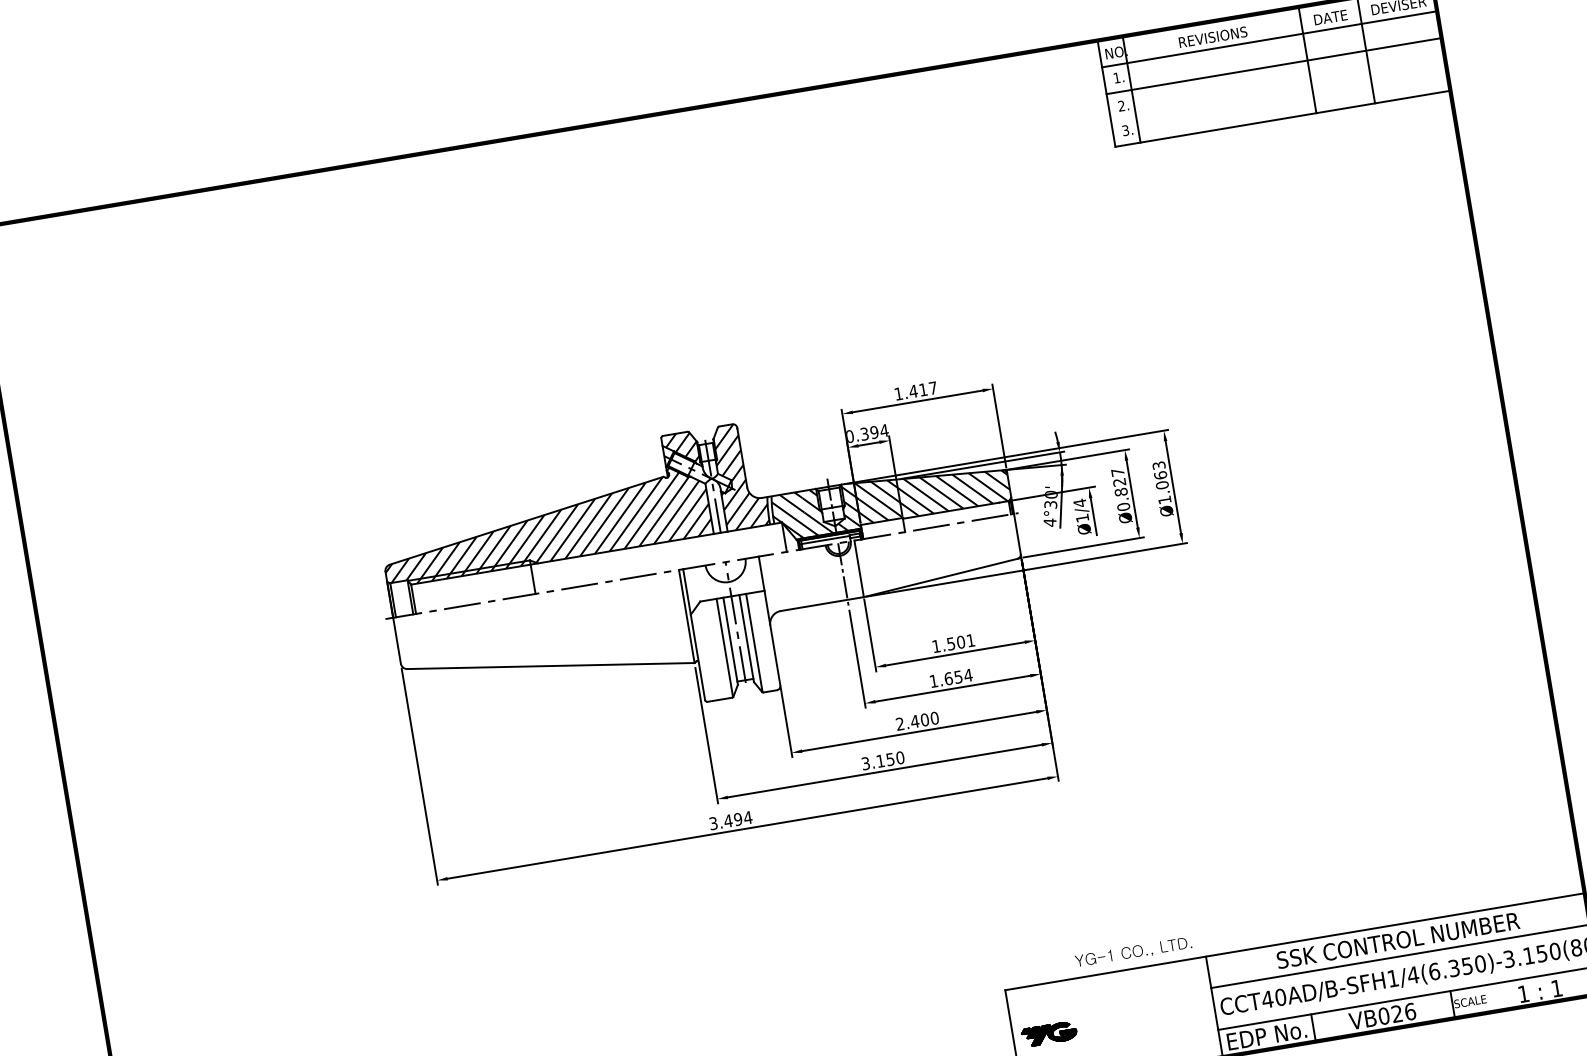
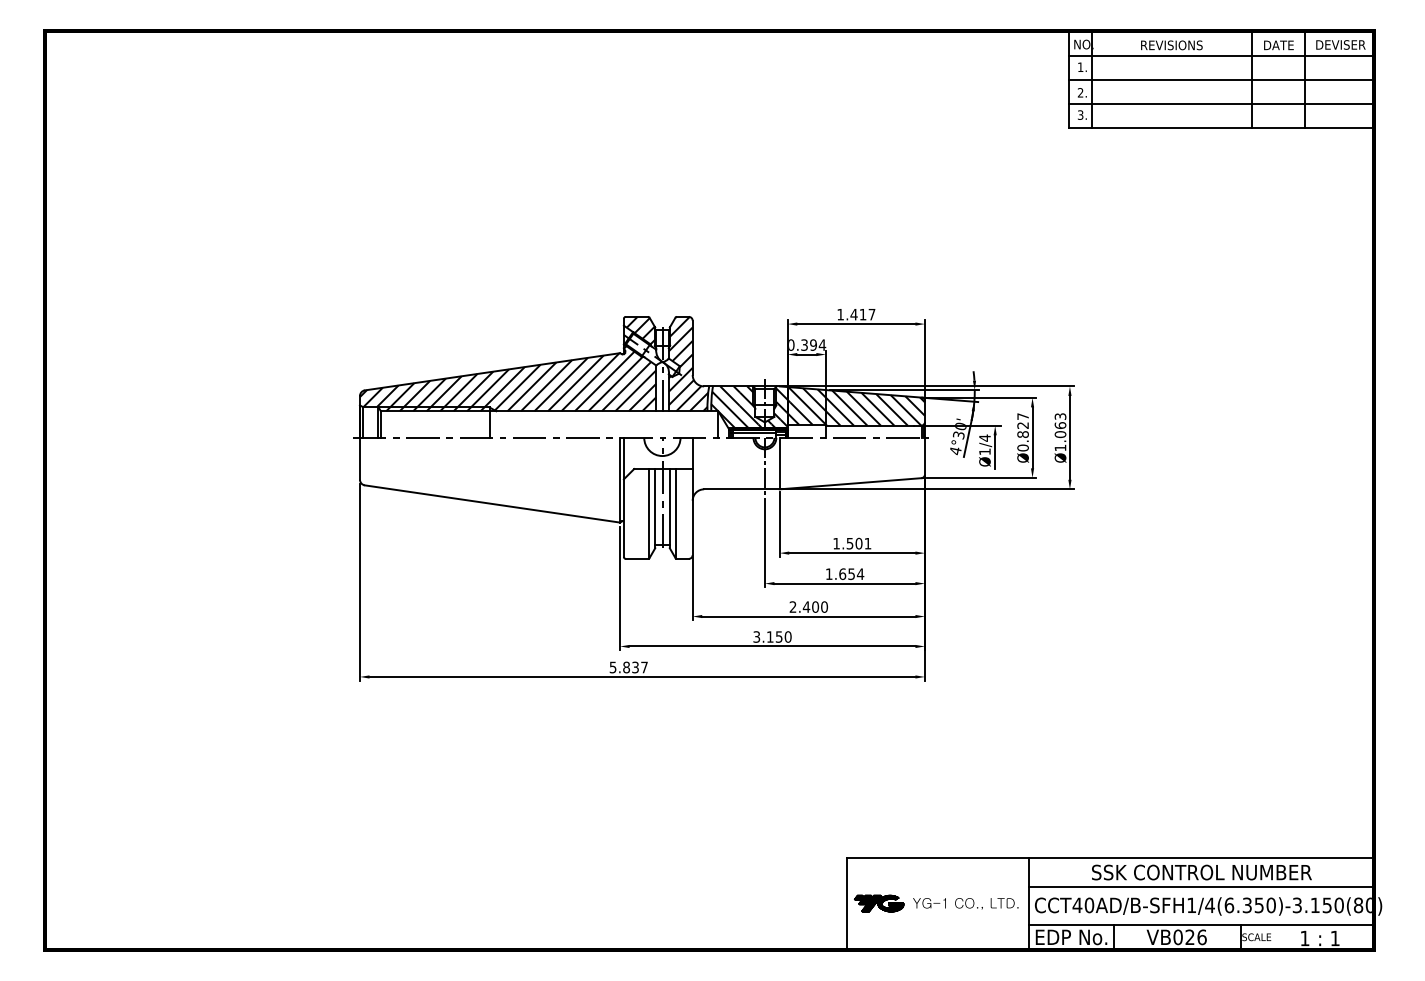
line: (1278, 93) -> (1221, 104), added
text: (731, 820) -> (629, 667), 3.494 -> 5.837
text: (1133, 952) -> (965, 903), moved

